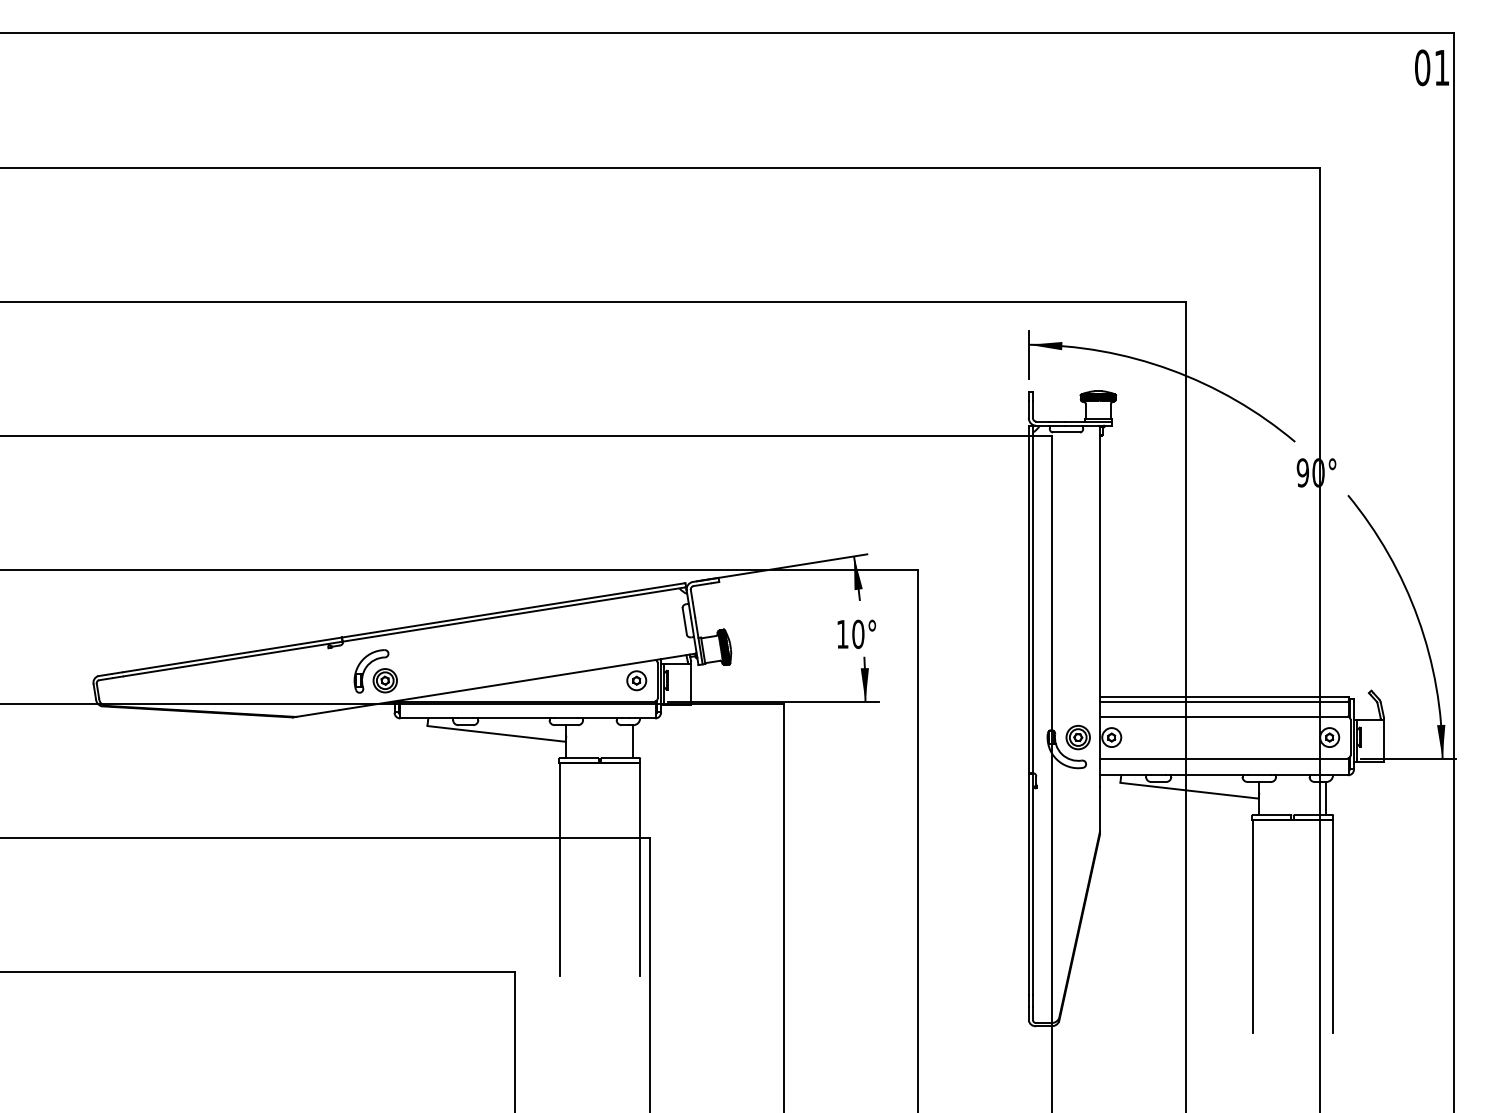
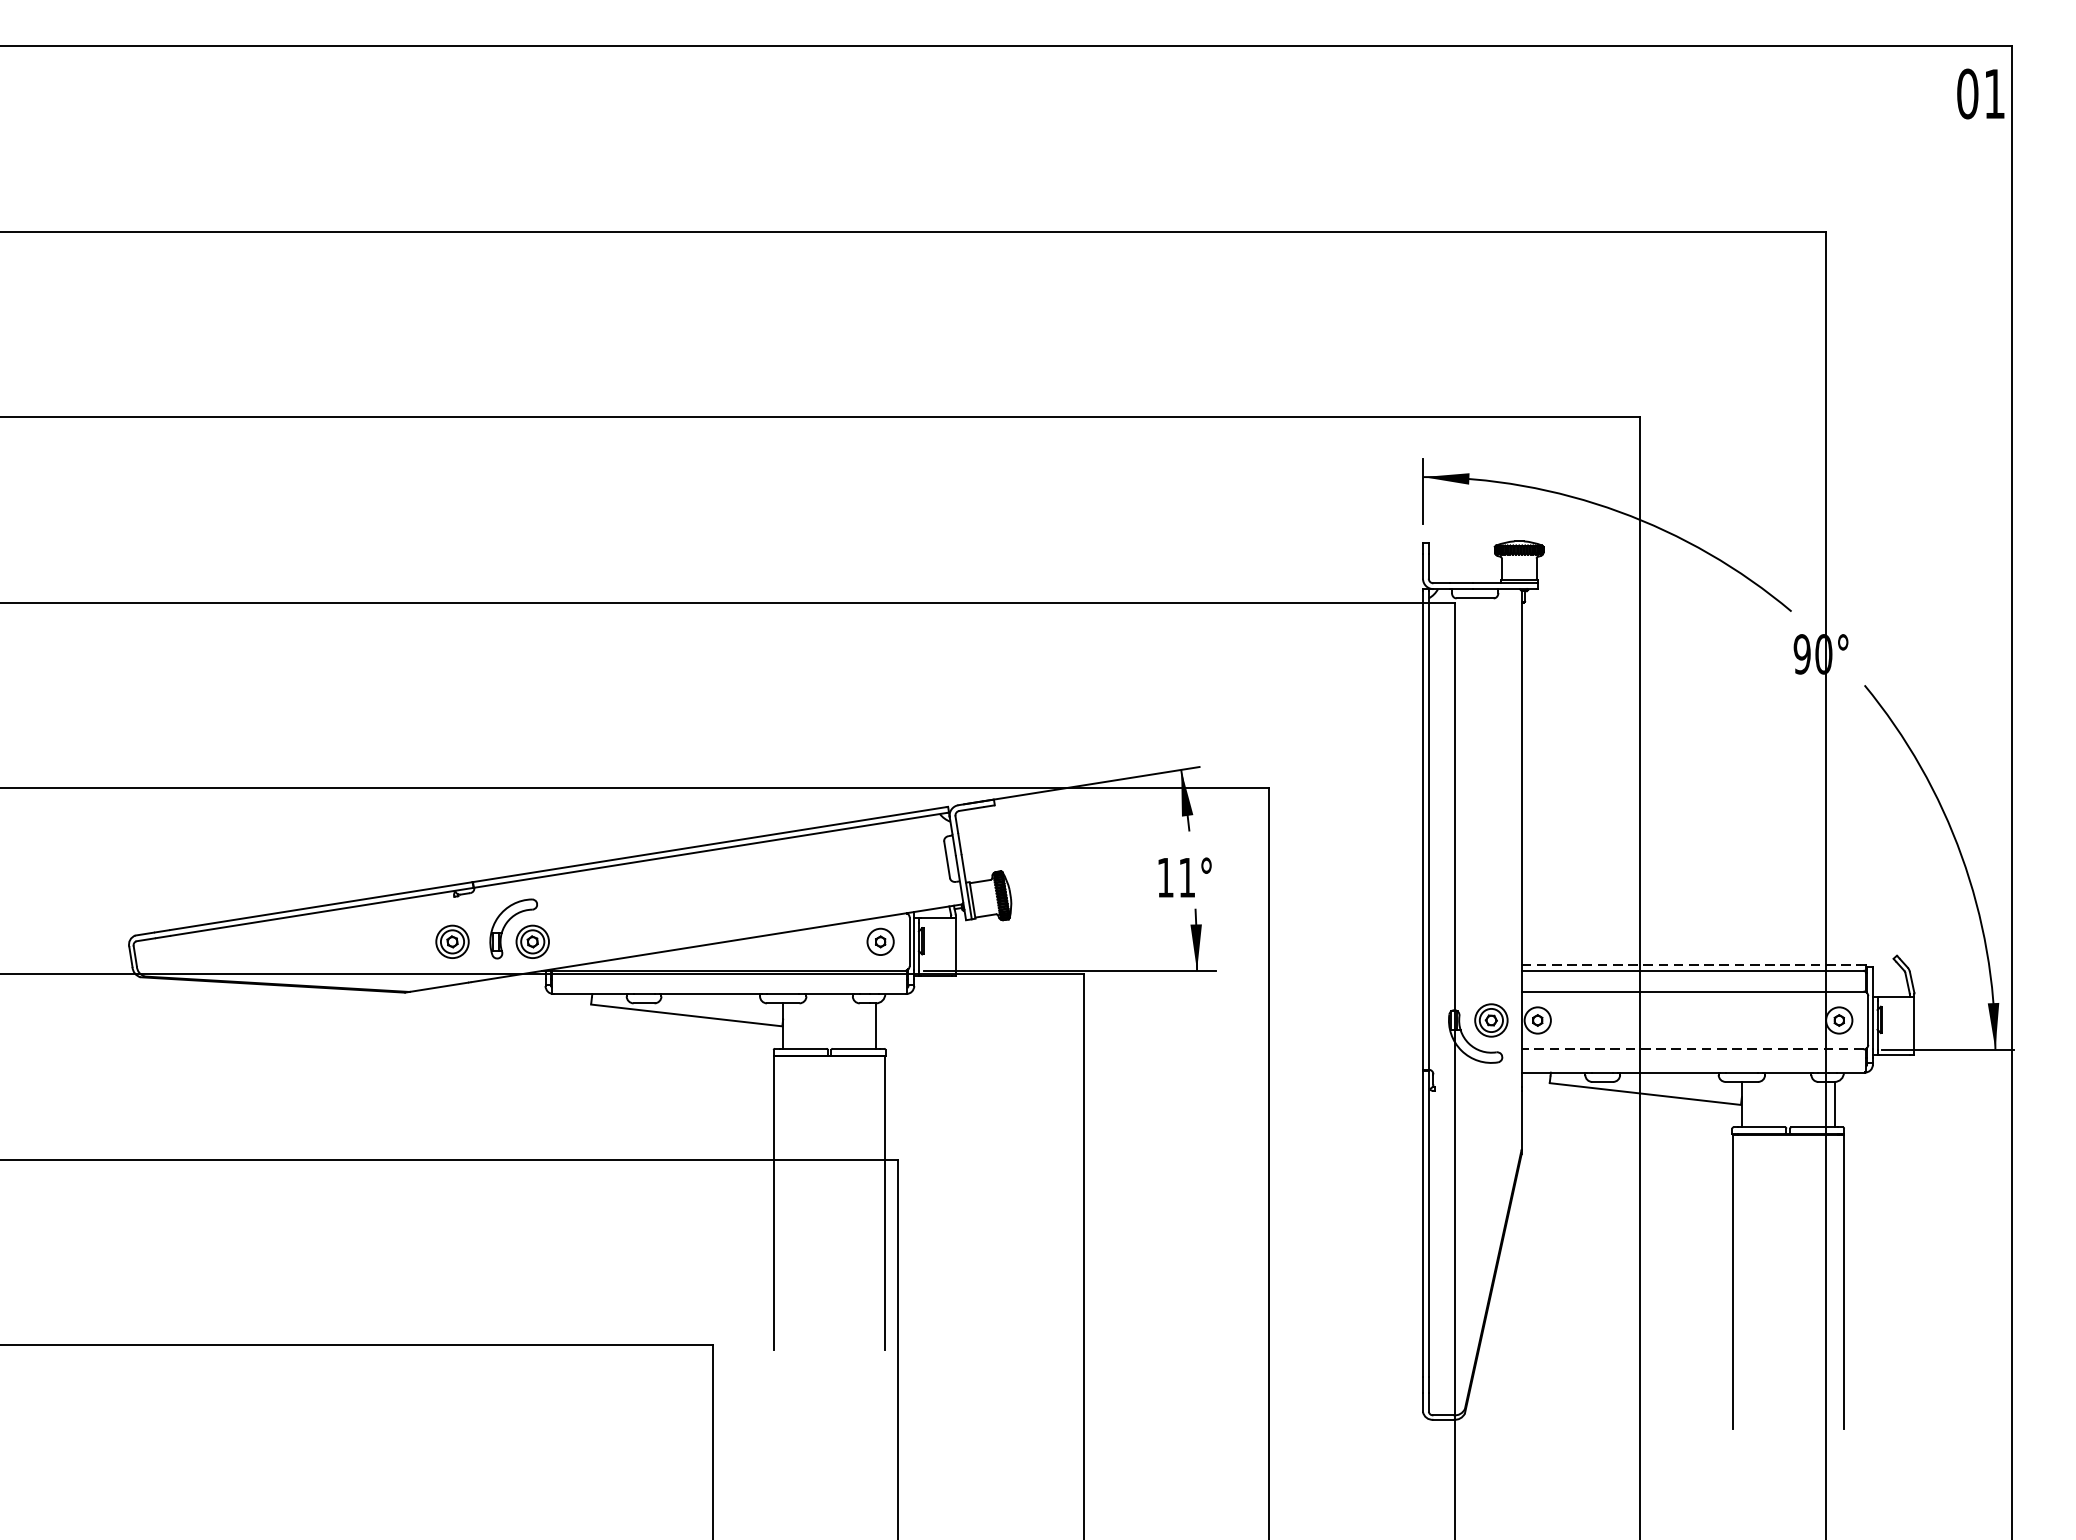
text: (858, 634) -> (1187, 877), 10° -> 11°
part: (326, 680) -> (451, 941), added
line: (1222, 697) -> (1690, 965), solid -> dashed
line: (1223, 758) -> (1692, 1049), solid -> dashed

